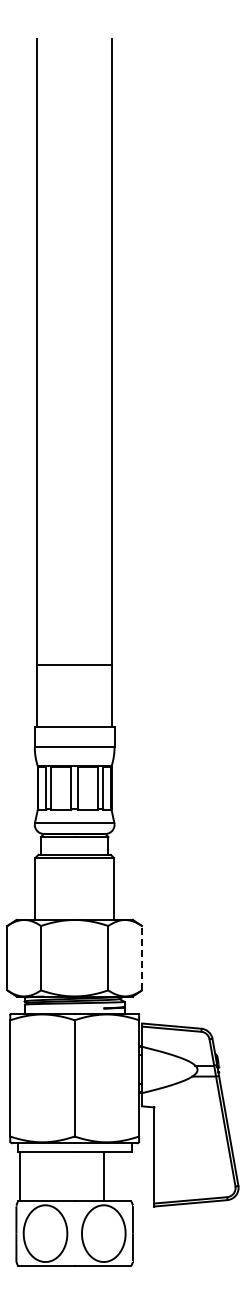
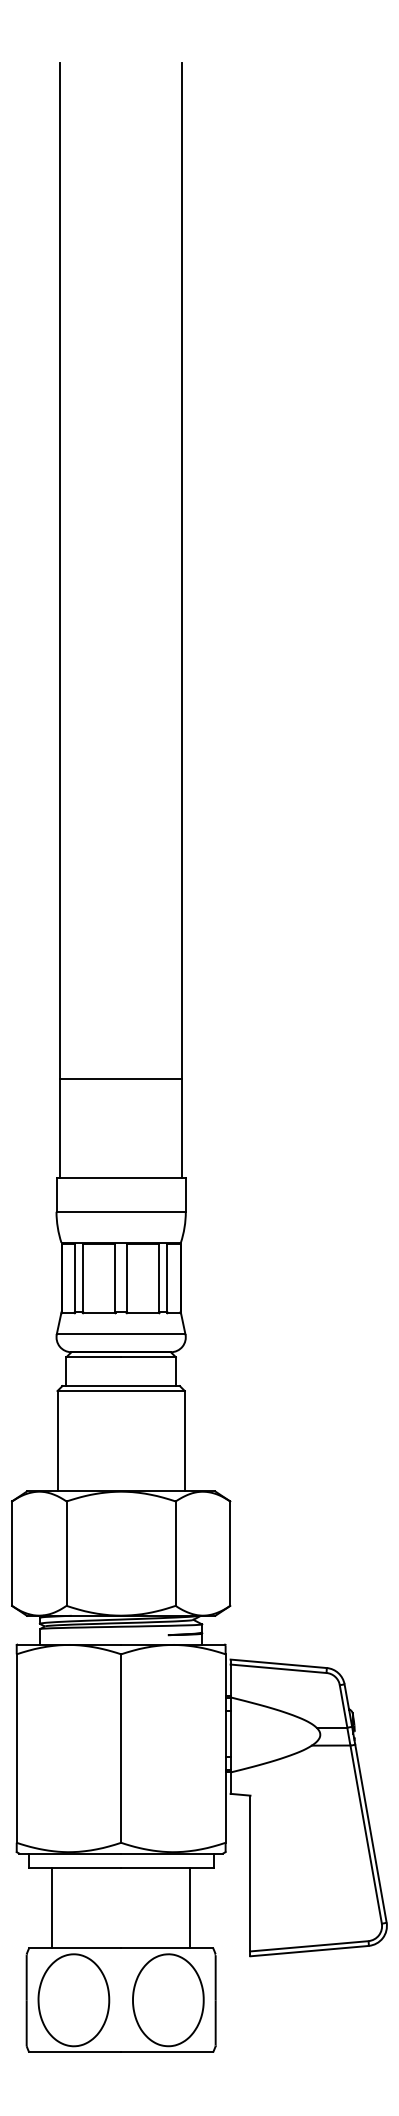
line: (141, 957) -> (229, 1552), dashed -> solid
line: (20, 1176) -> (52, 1907), moved
line: (104, 1176) -> (190, 1907), moved

